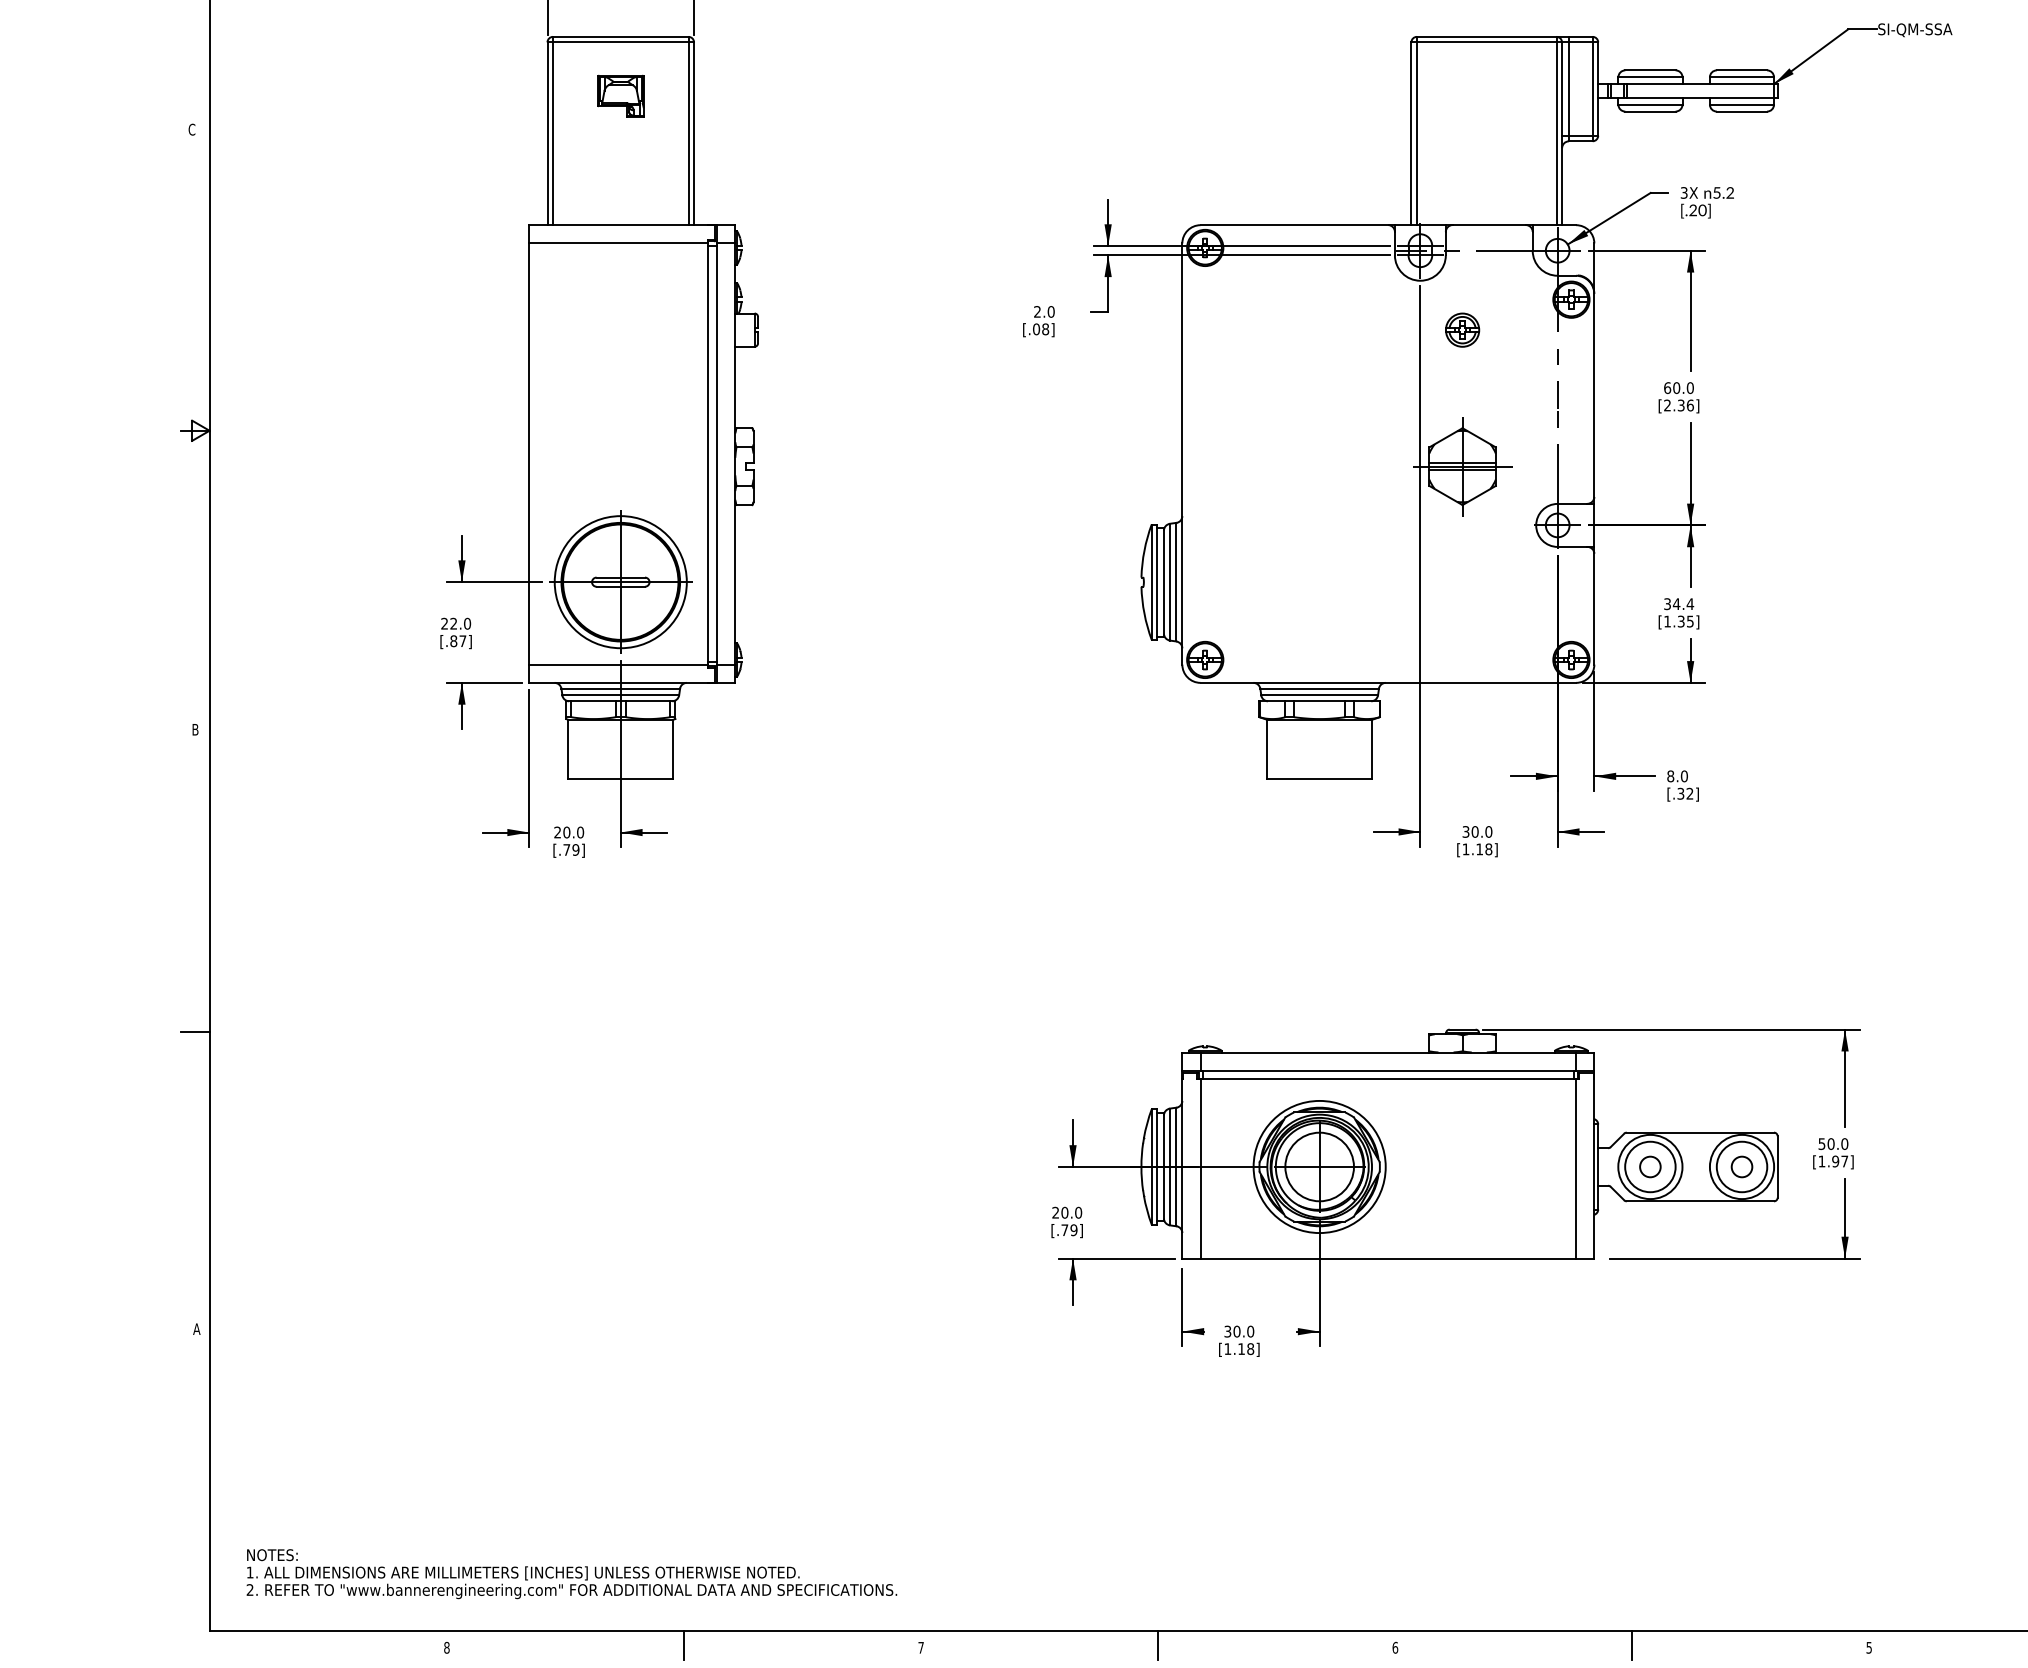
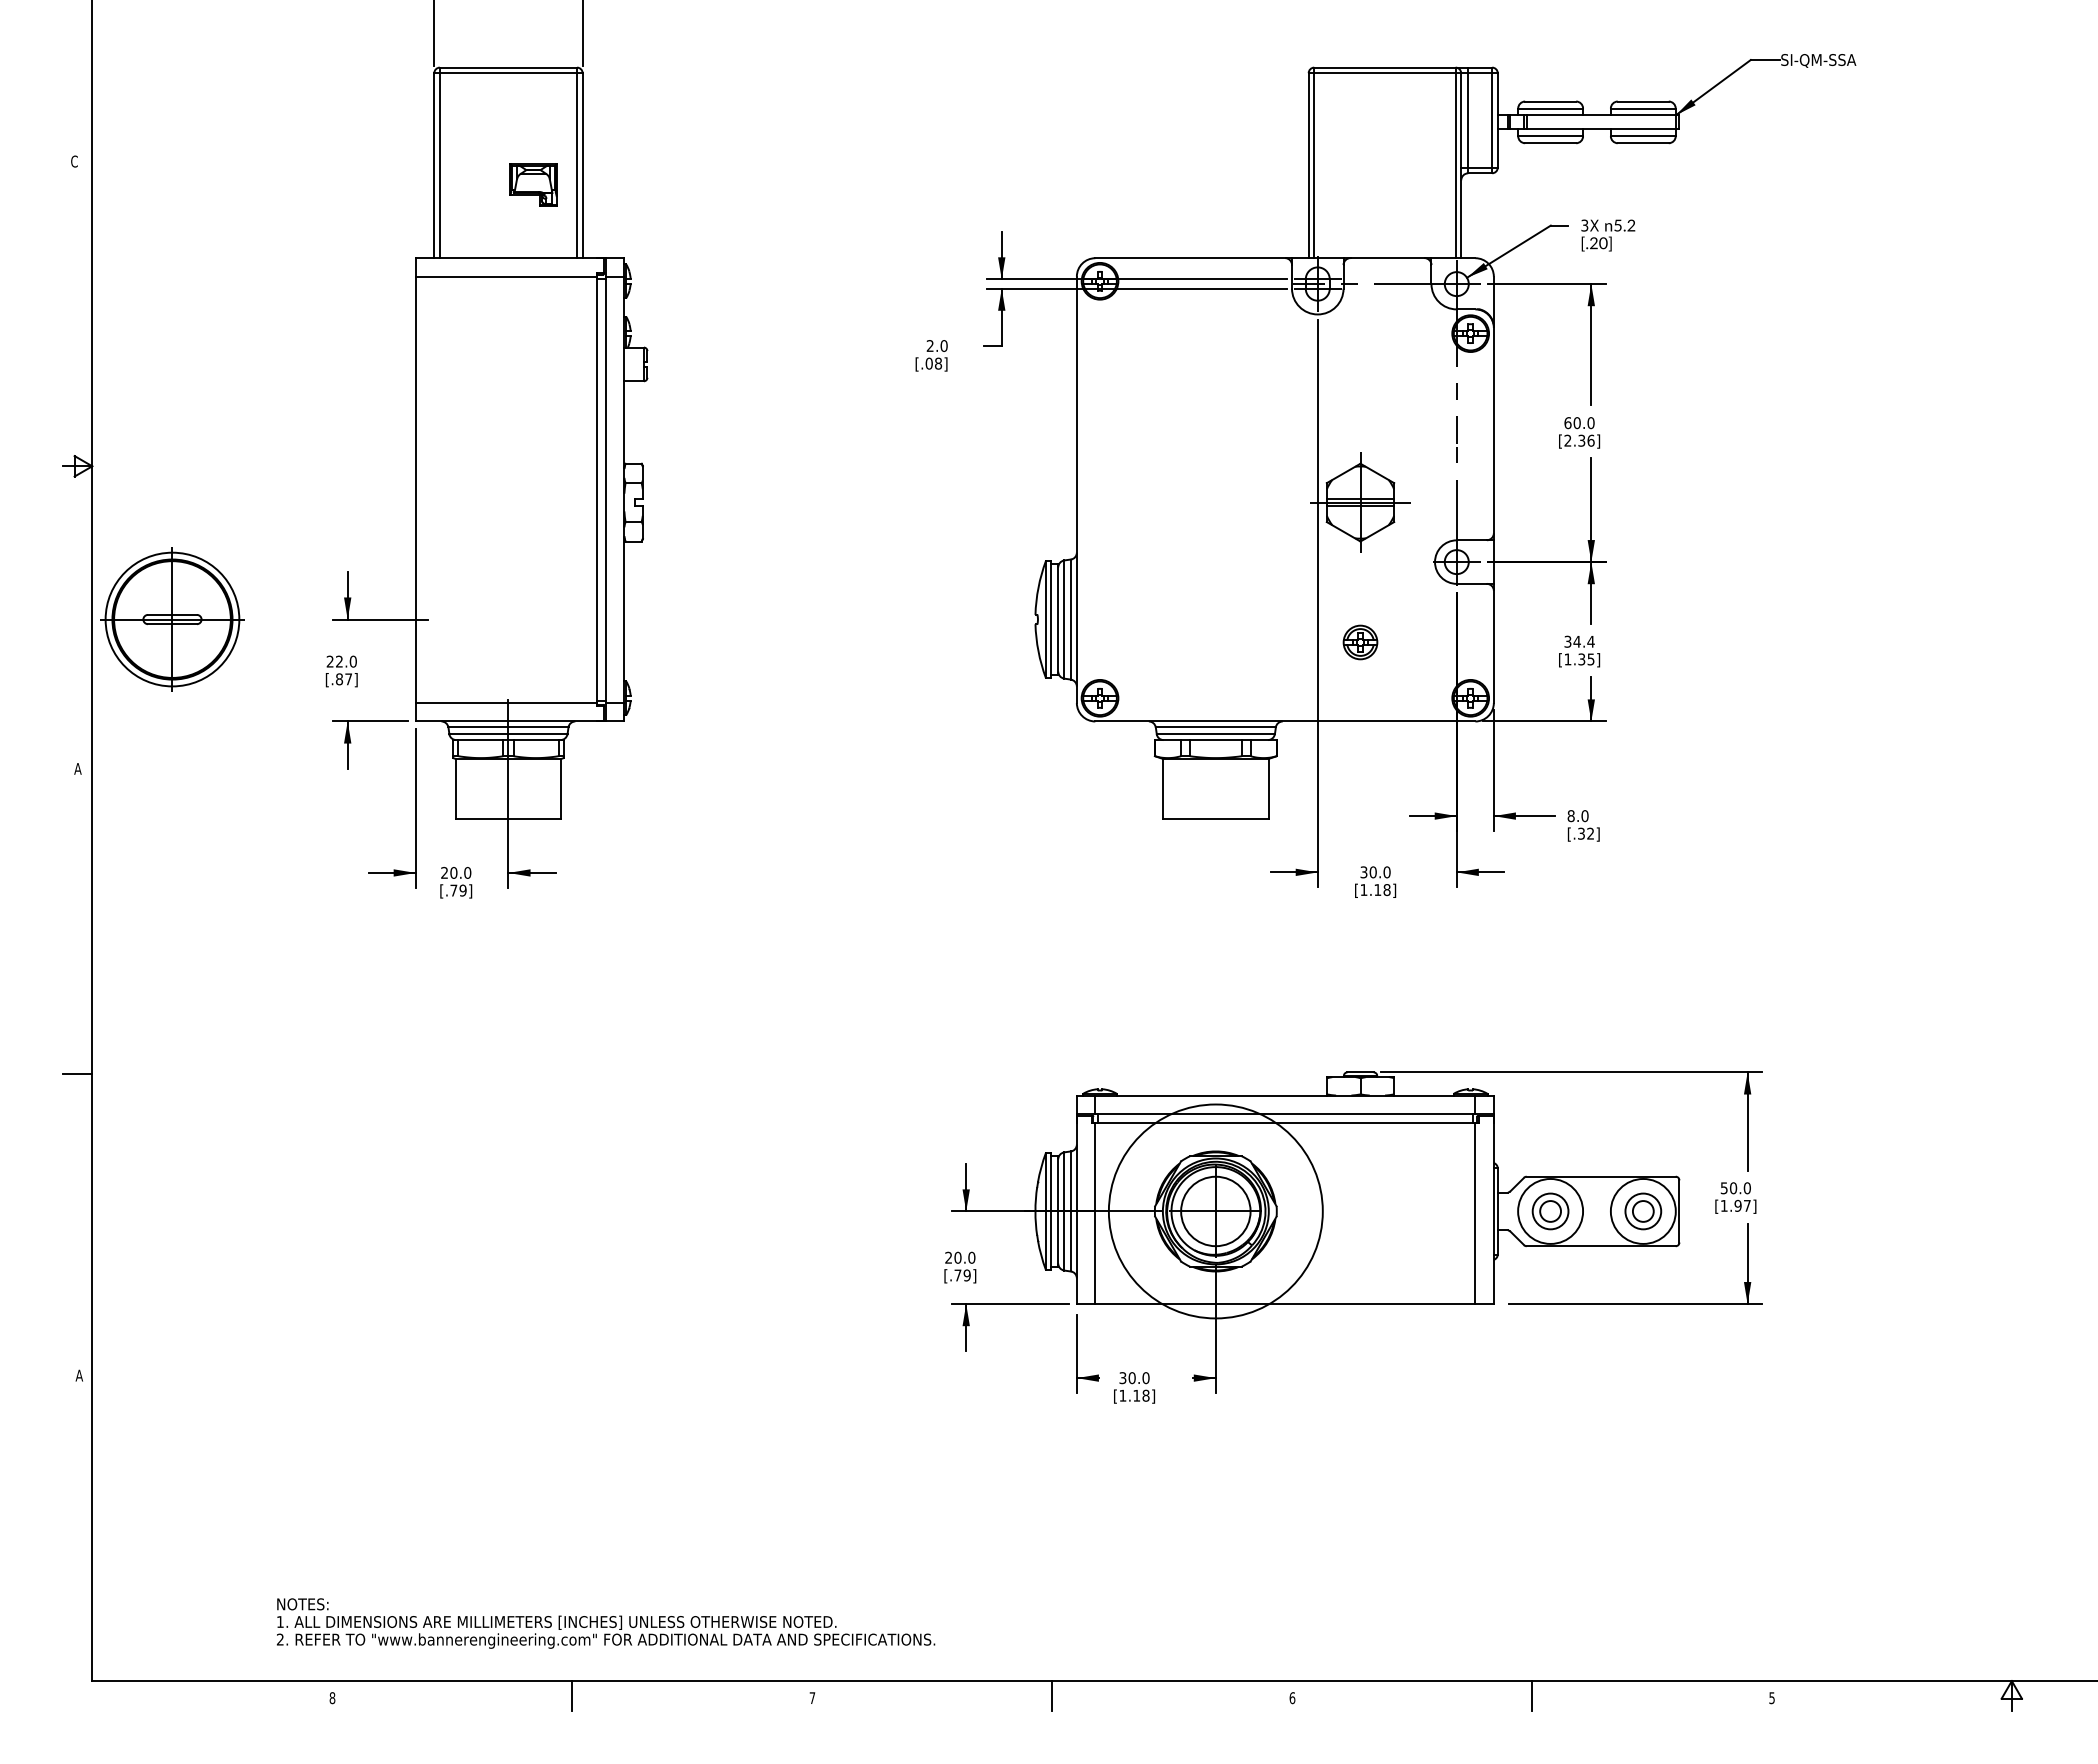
part: (620, 96) -> (533, 184), moved
part: (1462, 330) -> (1360, 642), moved
part: (620, 582) -> (172, 619), moved
text: (194, 729) -> (77, 768), B -> A
circle: (1319, 1167) -> (1215, 1211), size x1.6
circle: (1650, 1167) -> (1550, 1211), size x0.7
circle: (1741, 1167) -> (1642, 1211), size x0.7
text: (571, 1574) -> (605, 1623), moved

